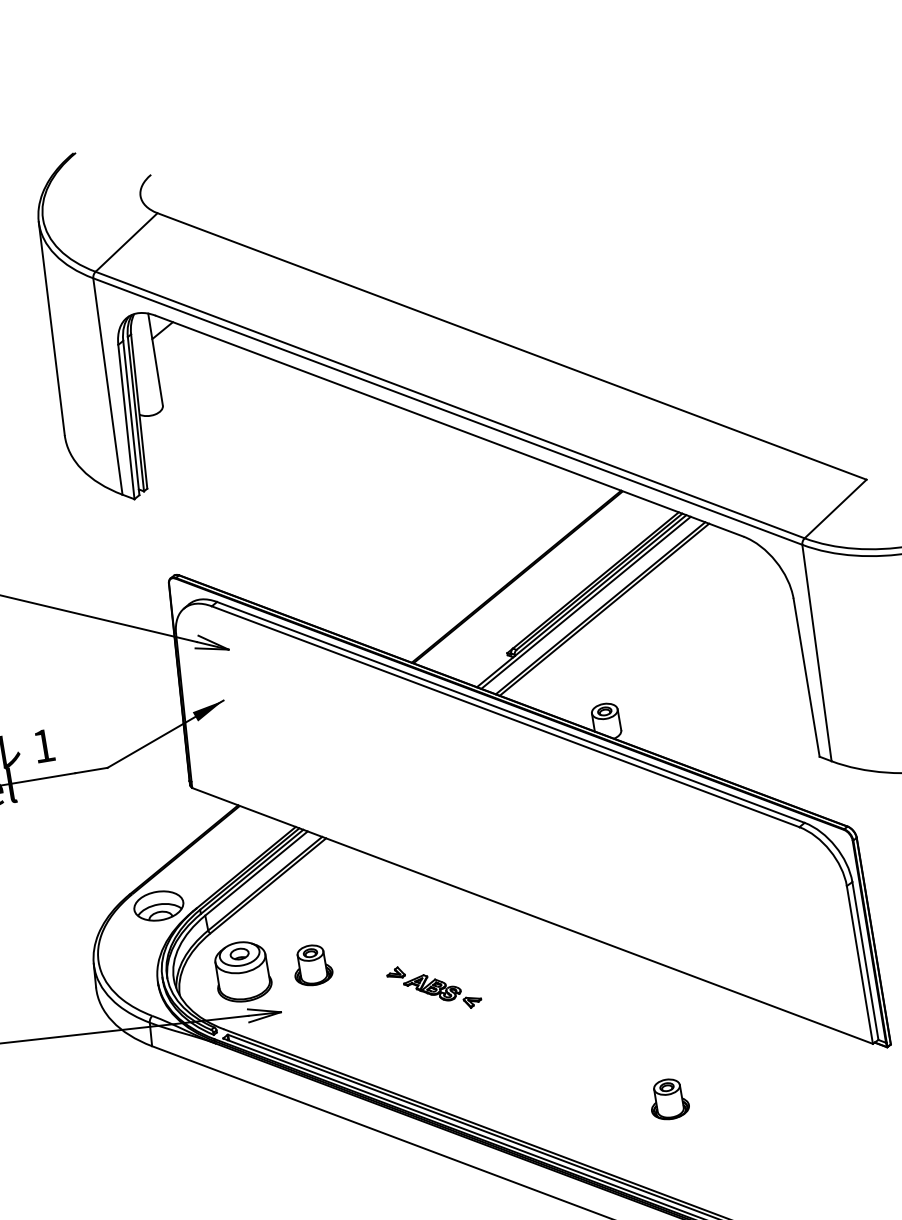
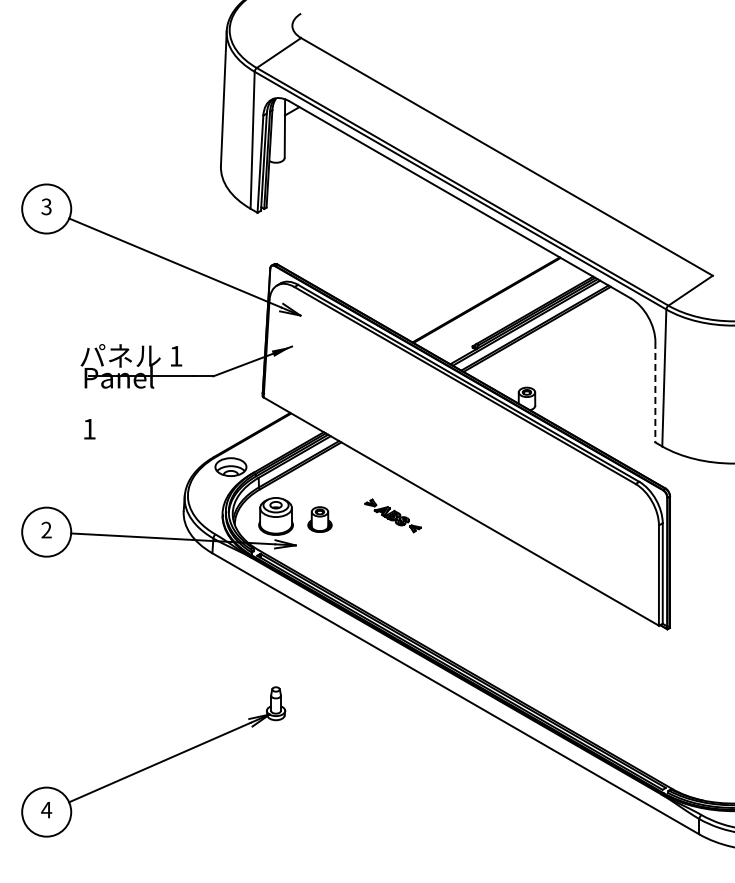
line: (806, 678) -> (655, 392), solid -> dashed
part: (433, 987) -> (392, 515), moved
part: (668, 1098) -> (526, 638), removed

